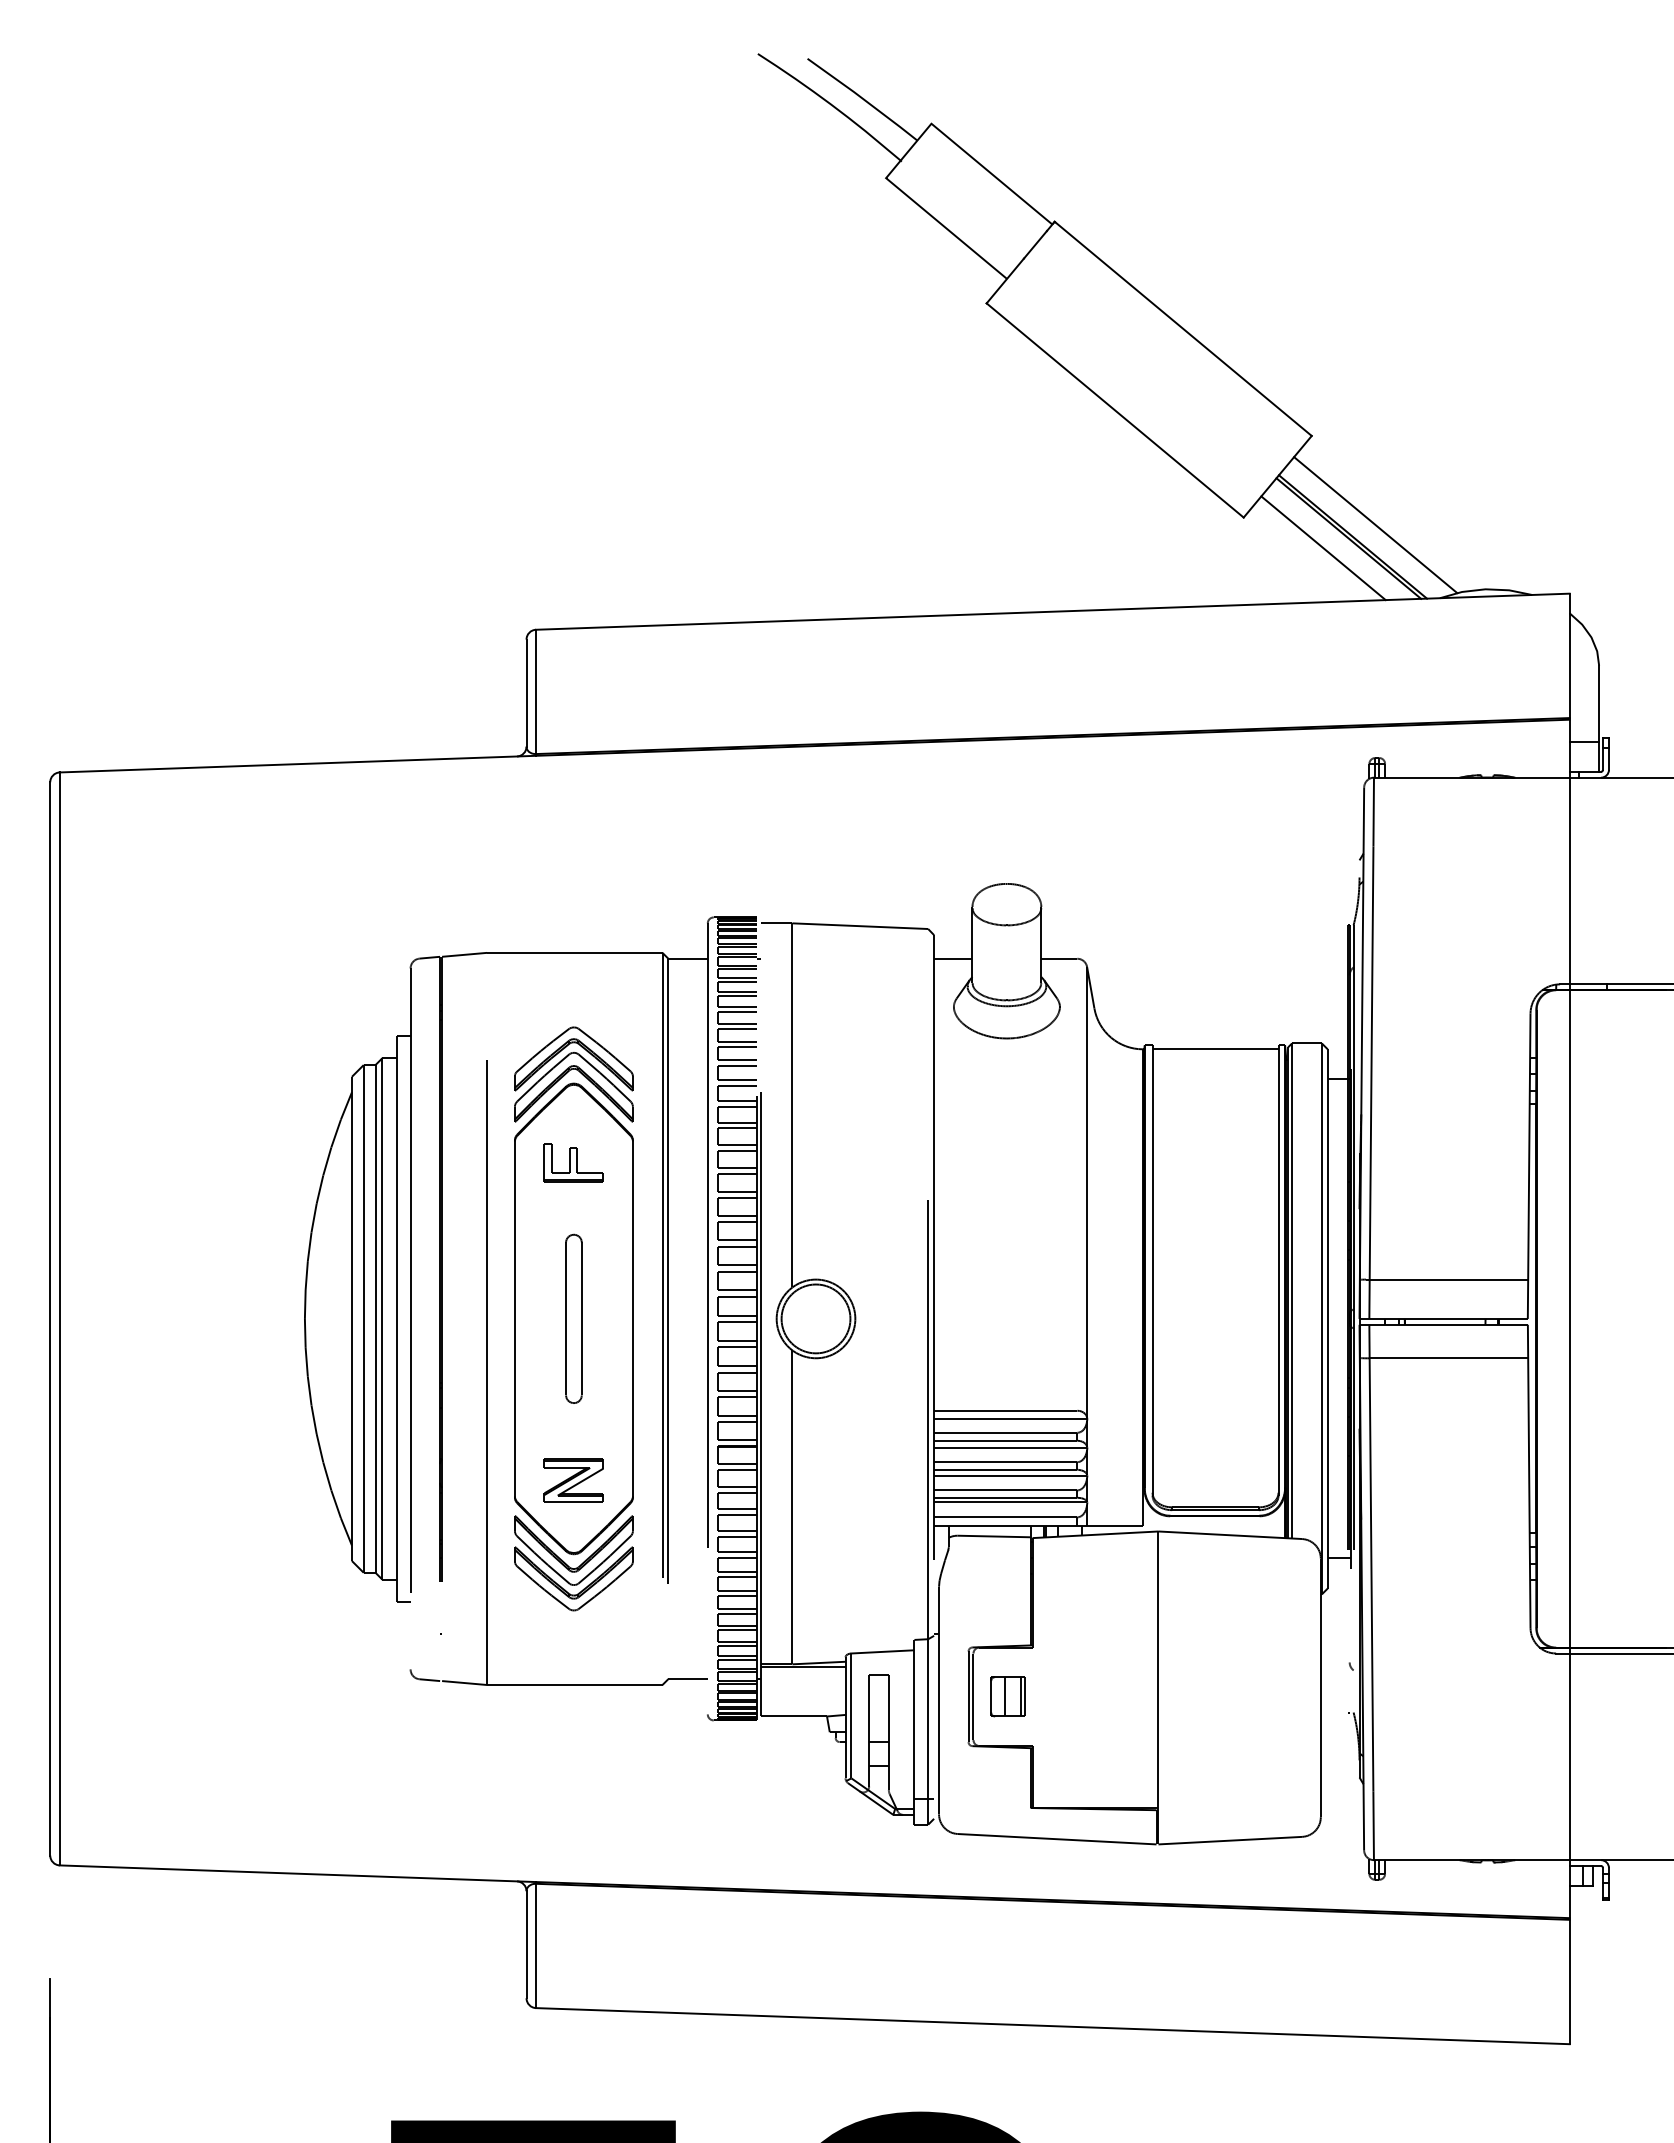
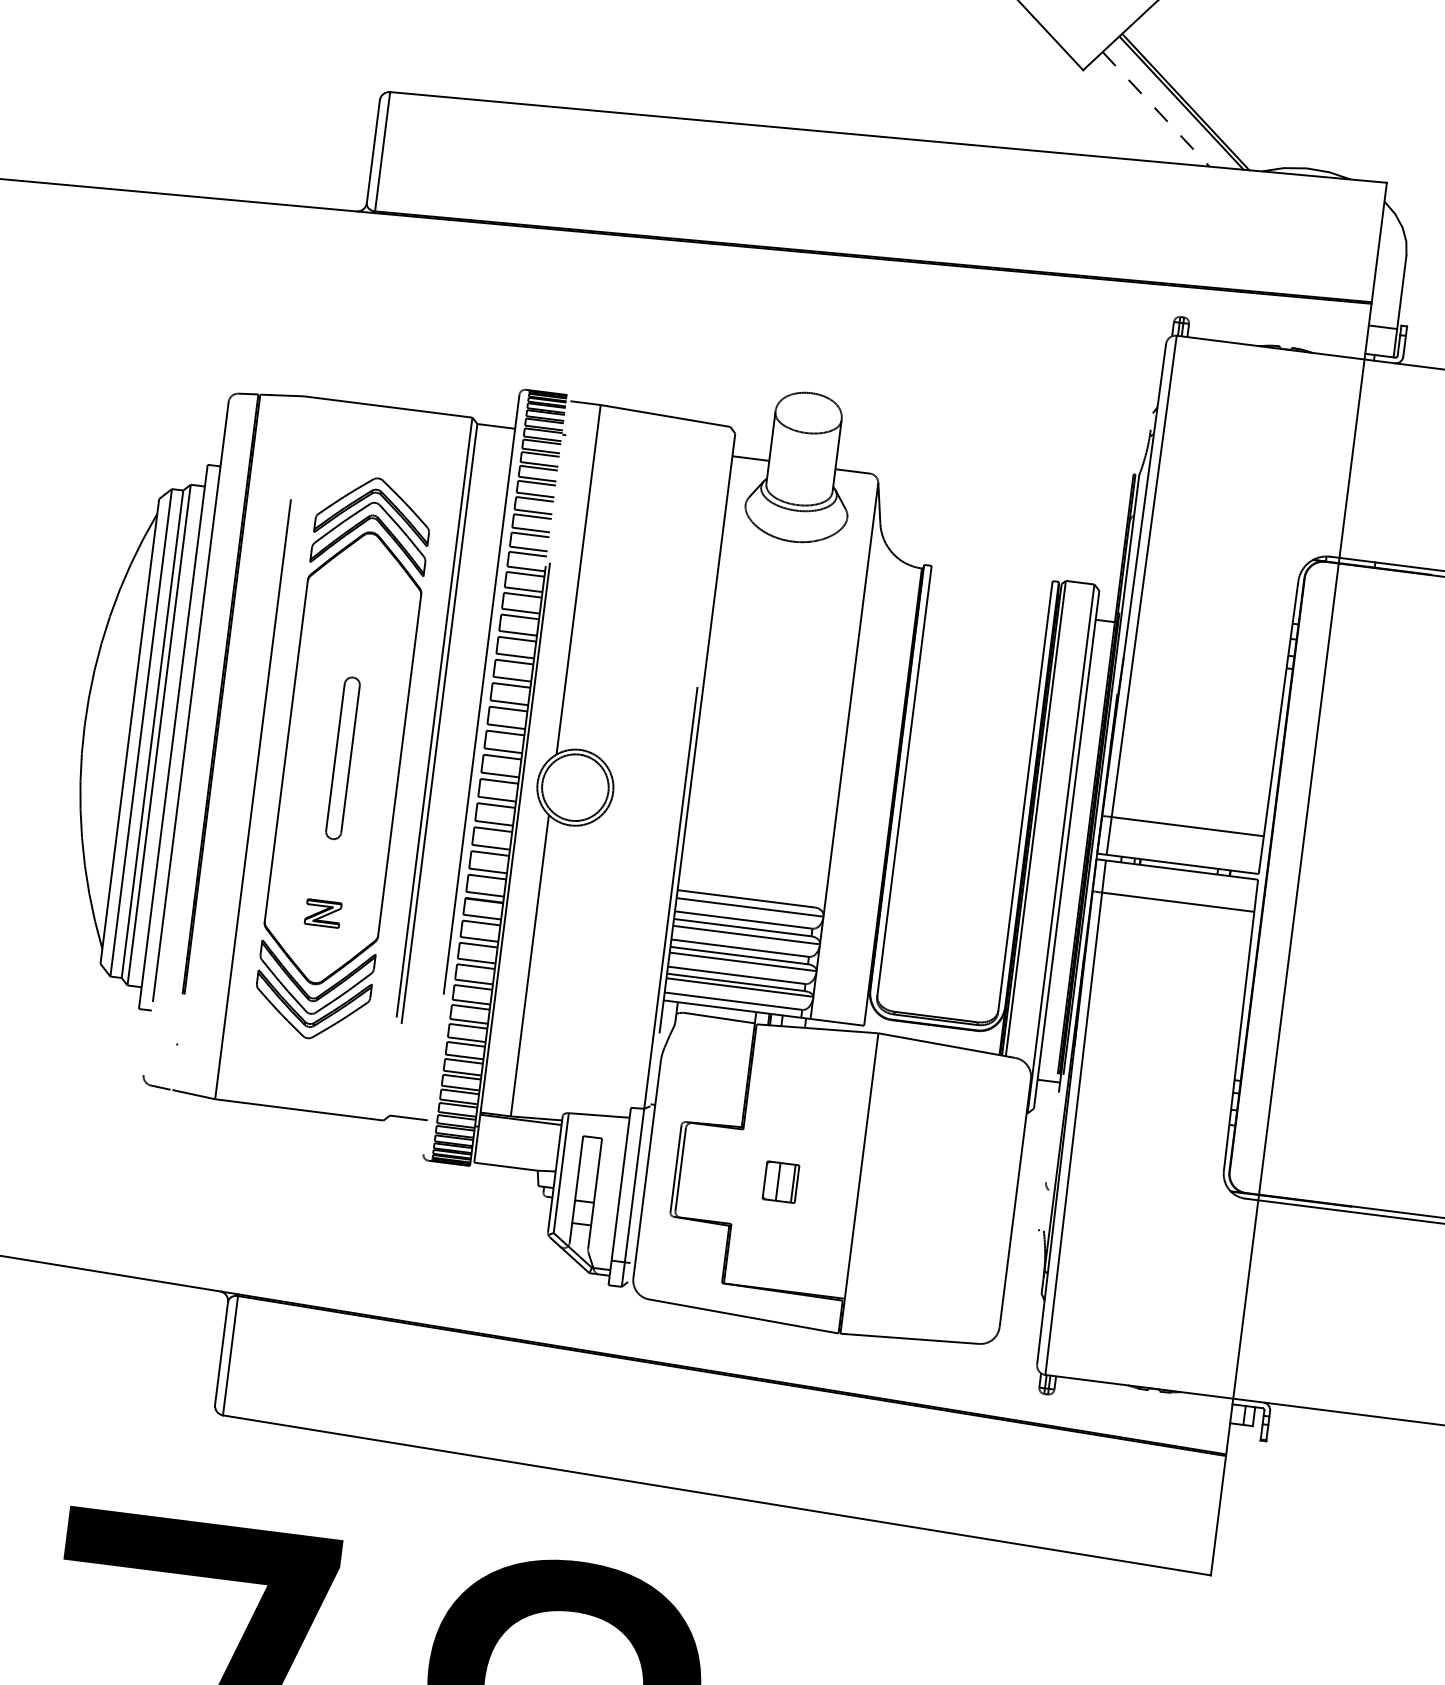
line: (1375, 525) -> (1208, 93), removed
line: (1323, 548) -> (1156, 109), solid -> dashed
line: (1215, 1049) -> (991, 577), removed
part: (573, 1162) -> (361, 608), removed
part: (573, 1480) -> (322, 913), size x0.6
part: (1007, 1696) -> (780, 1181), moved

